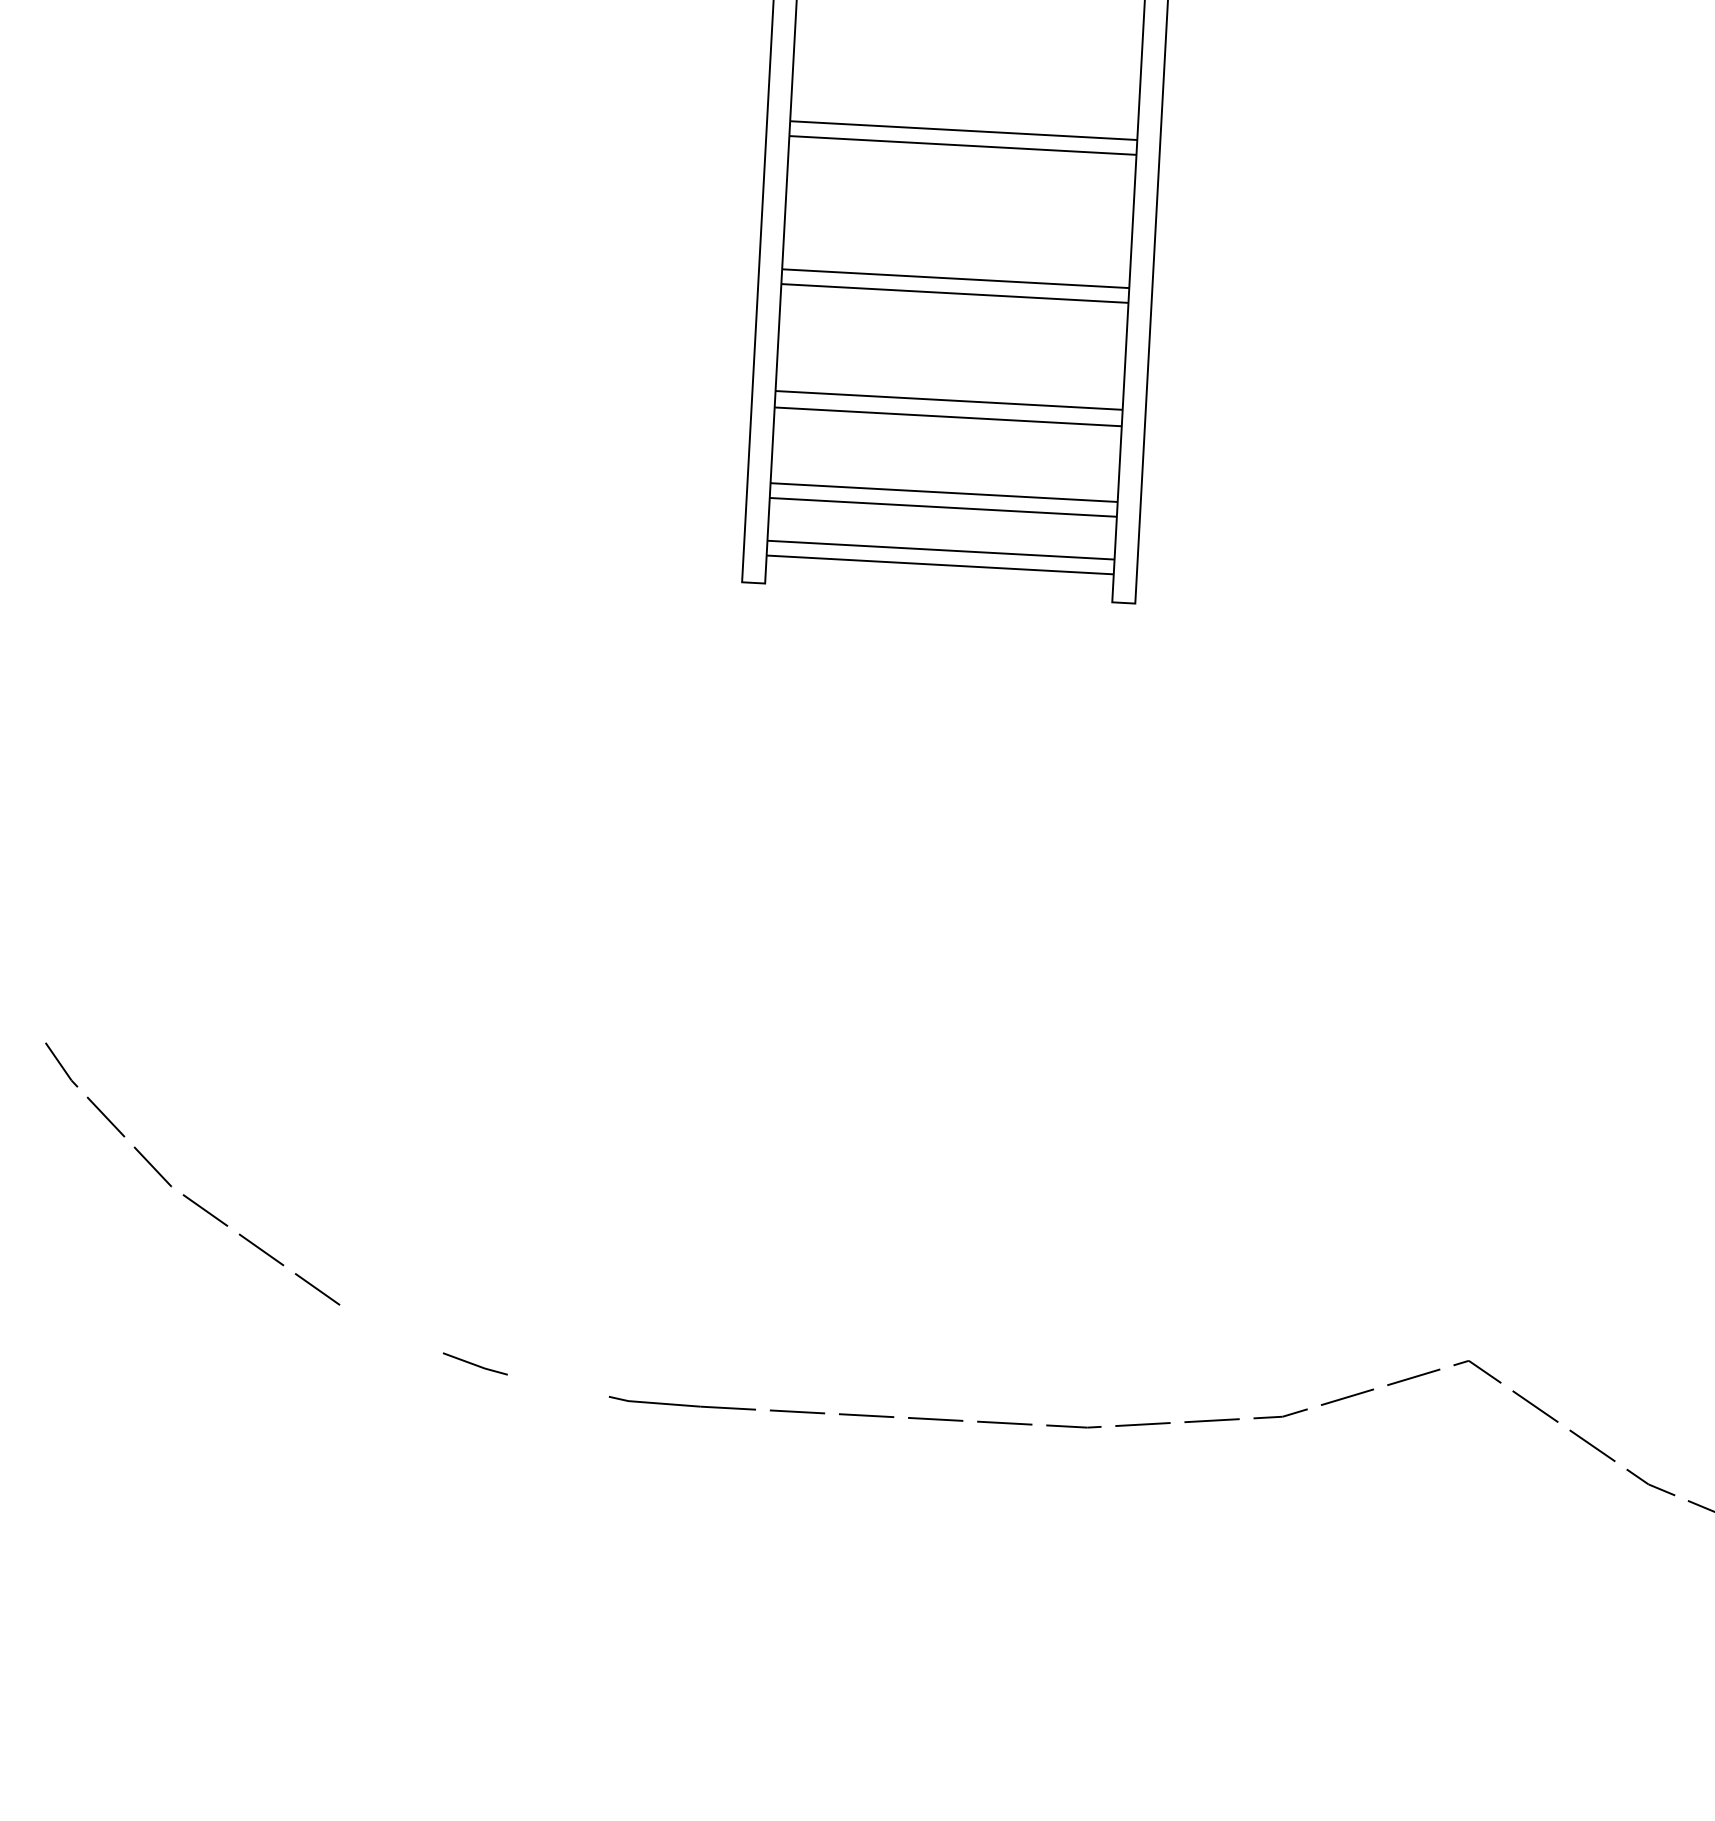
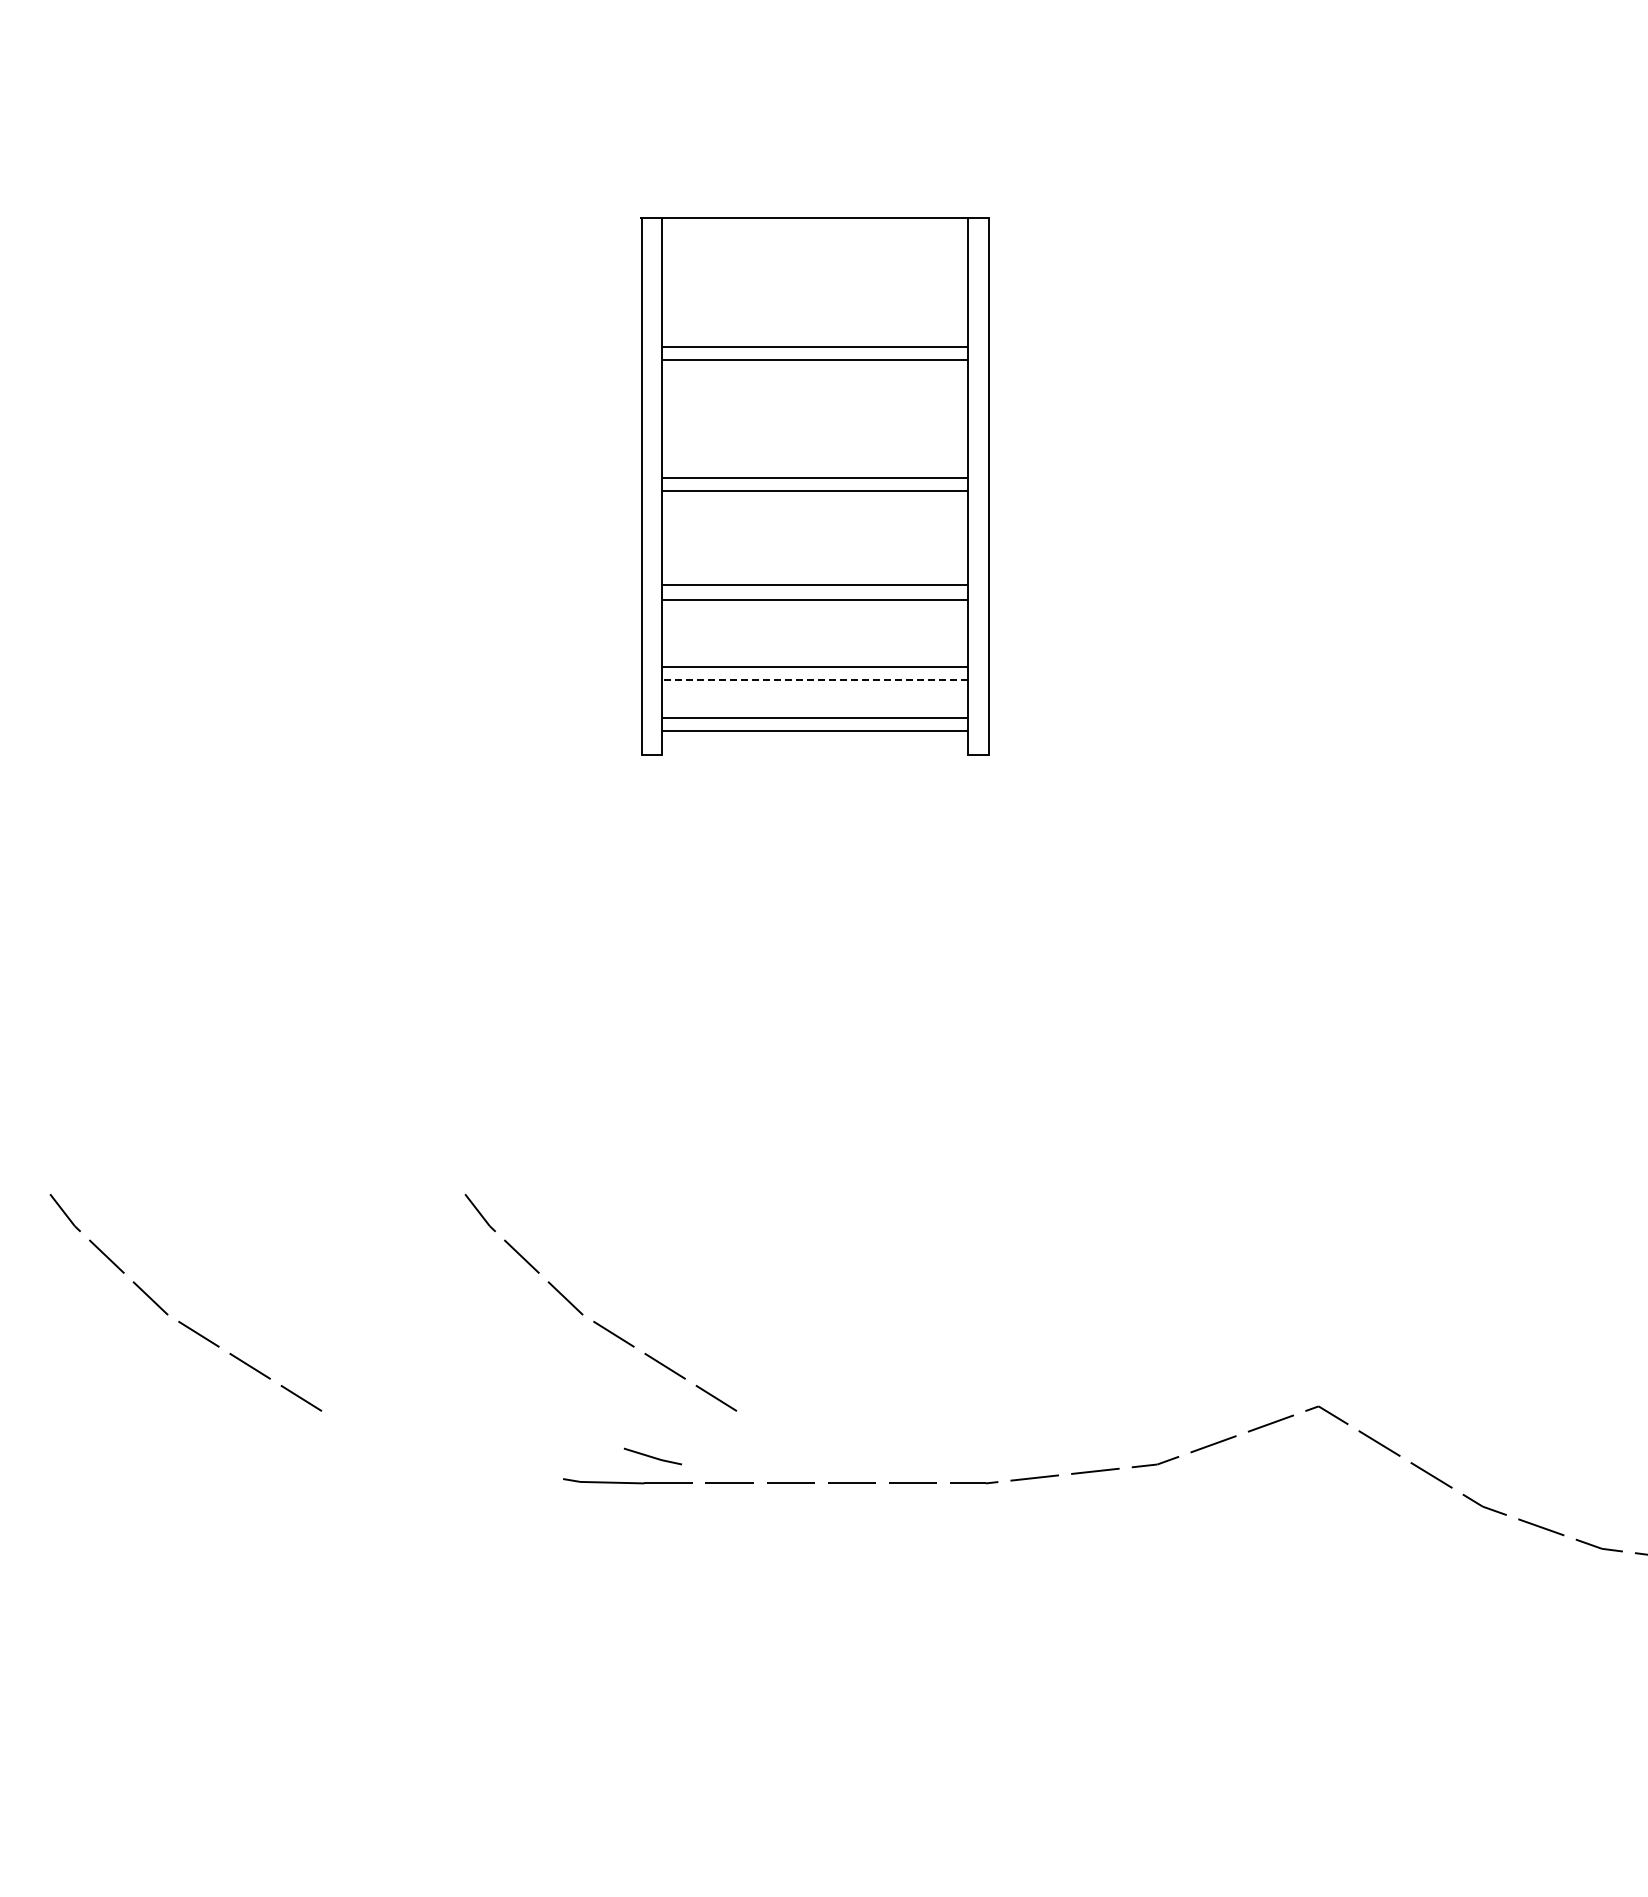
line: (942, 506) -> (814, 679), solid -> dashed
line: (655, 1220) -> (595, 1321), added
line: (474, 1363) -> (652, 1456), moved

